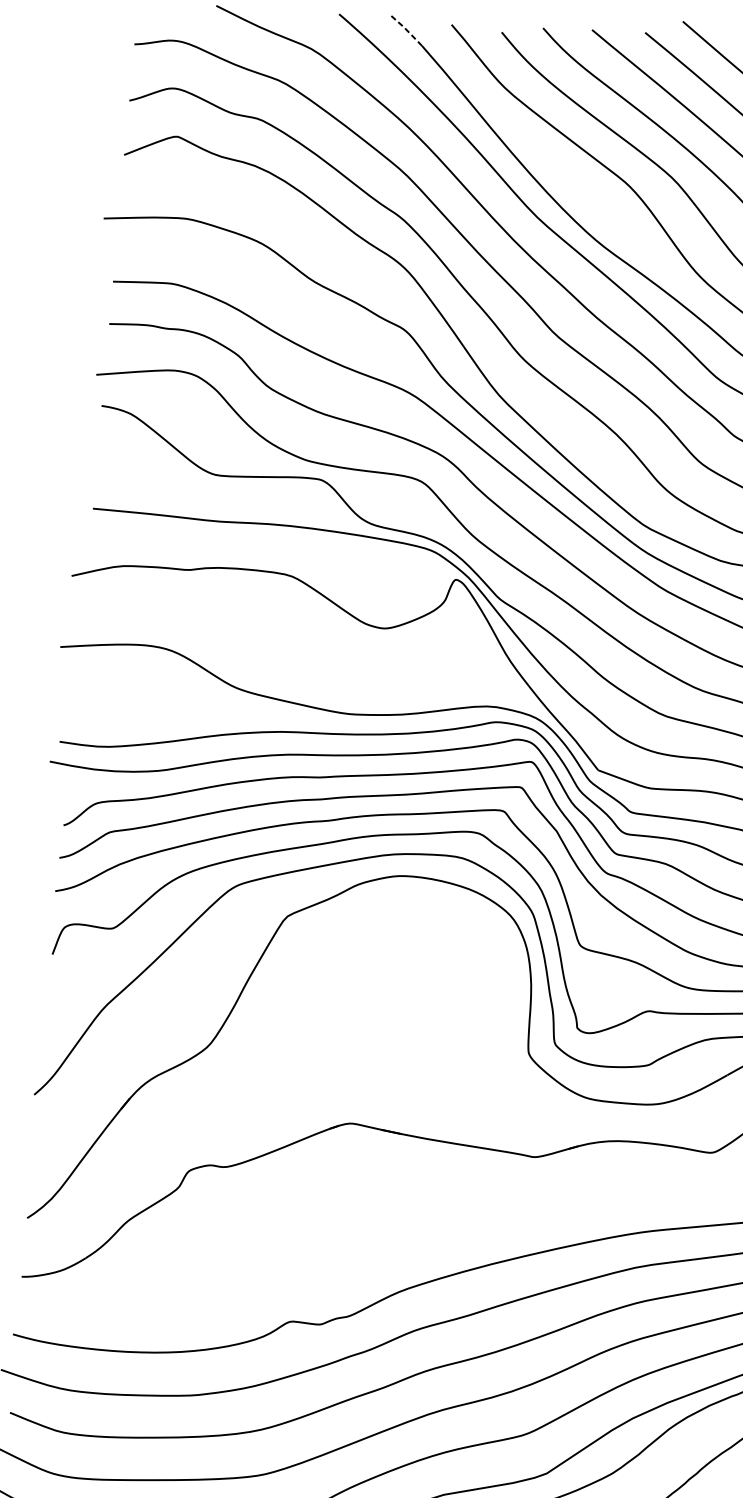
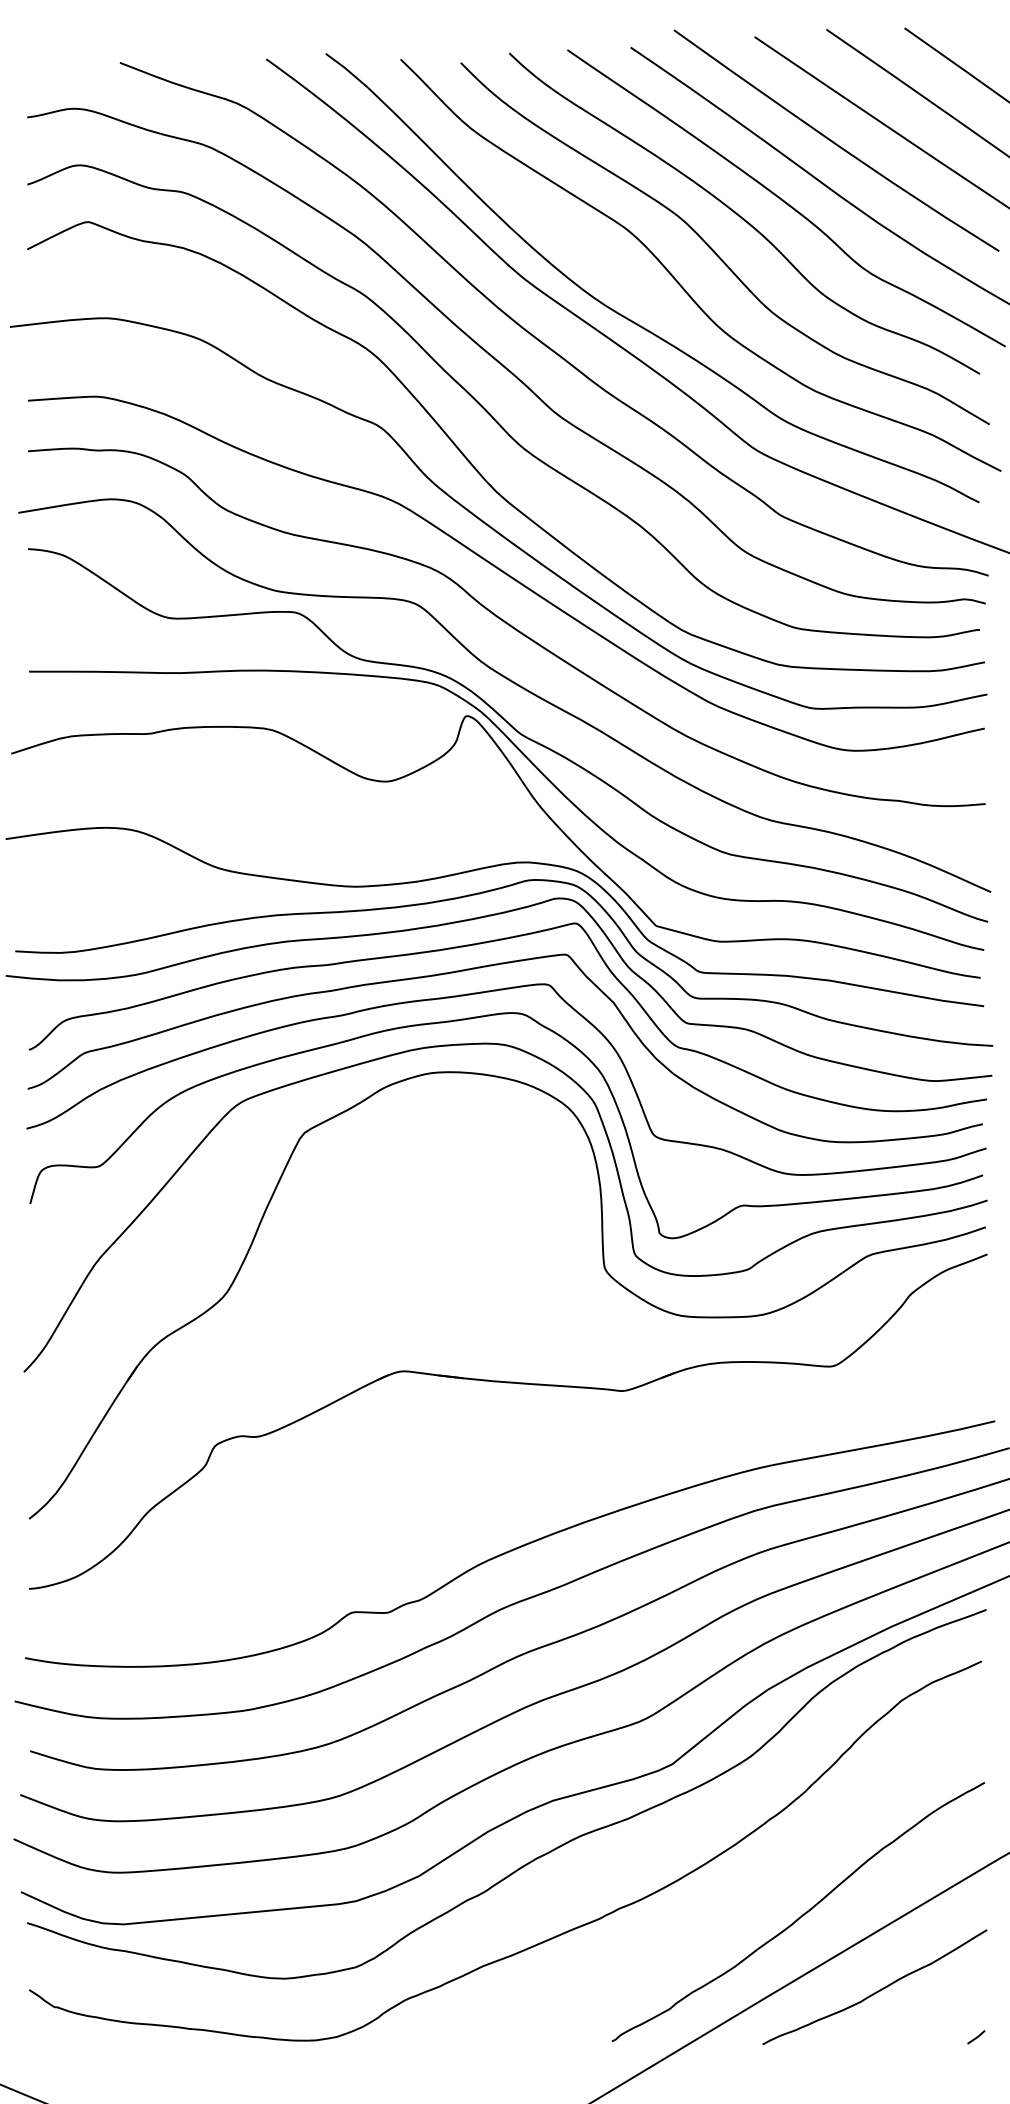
line: (406, 29) -> (347, 69), dashed -> solid

